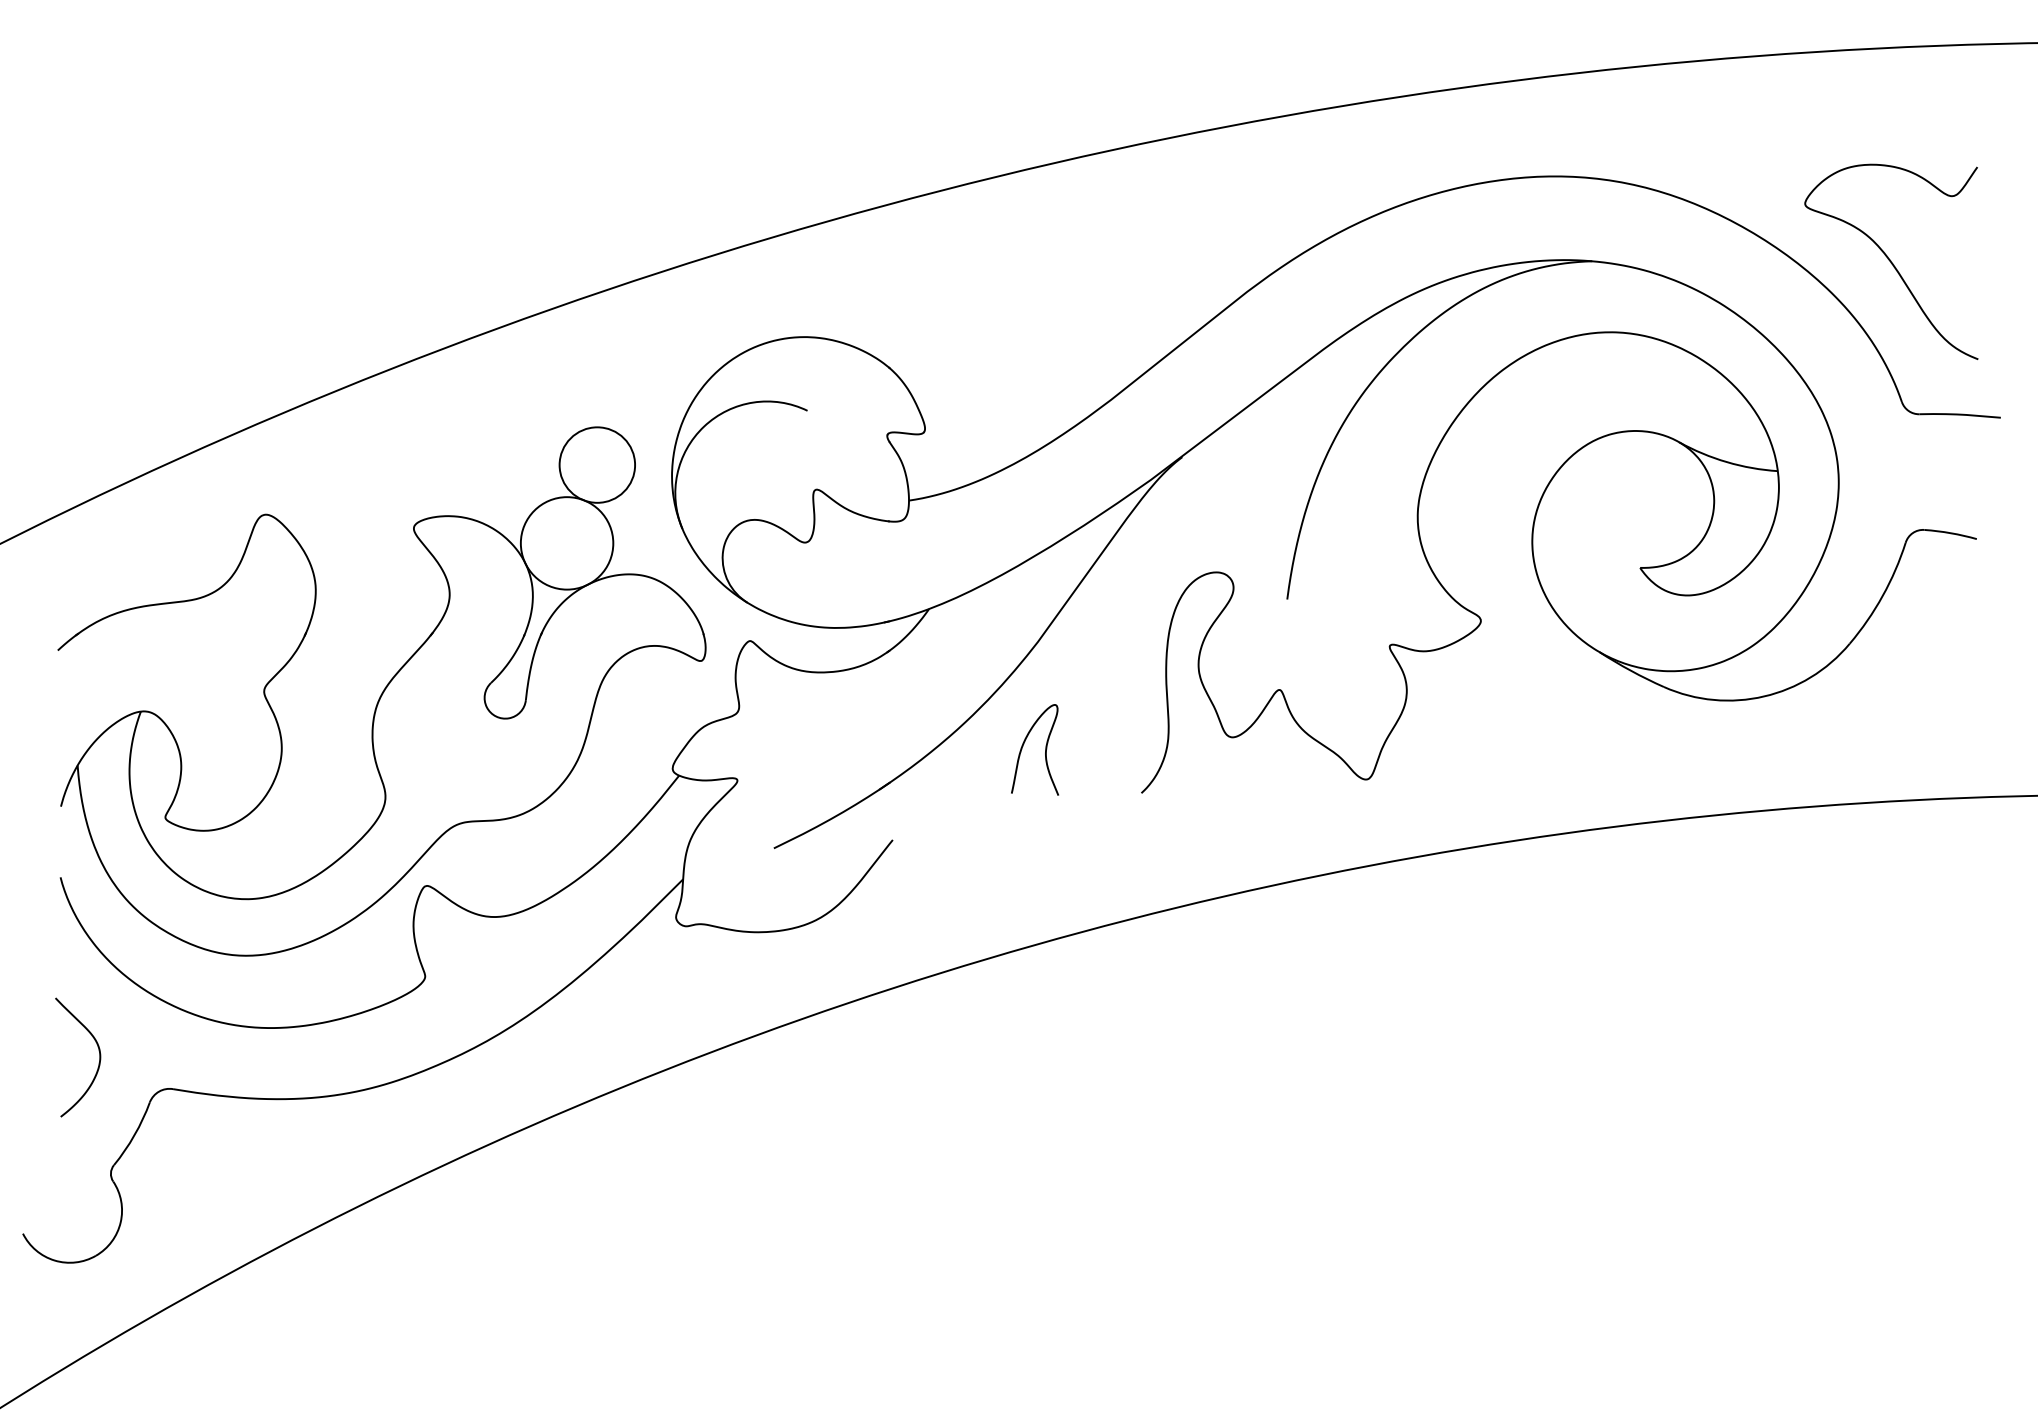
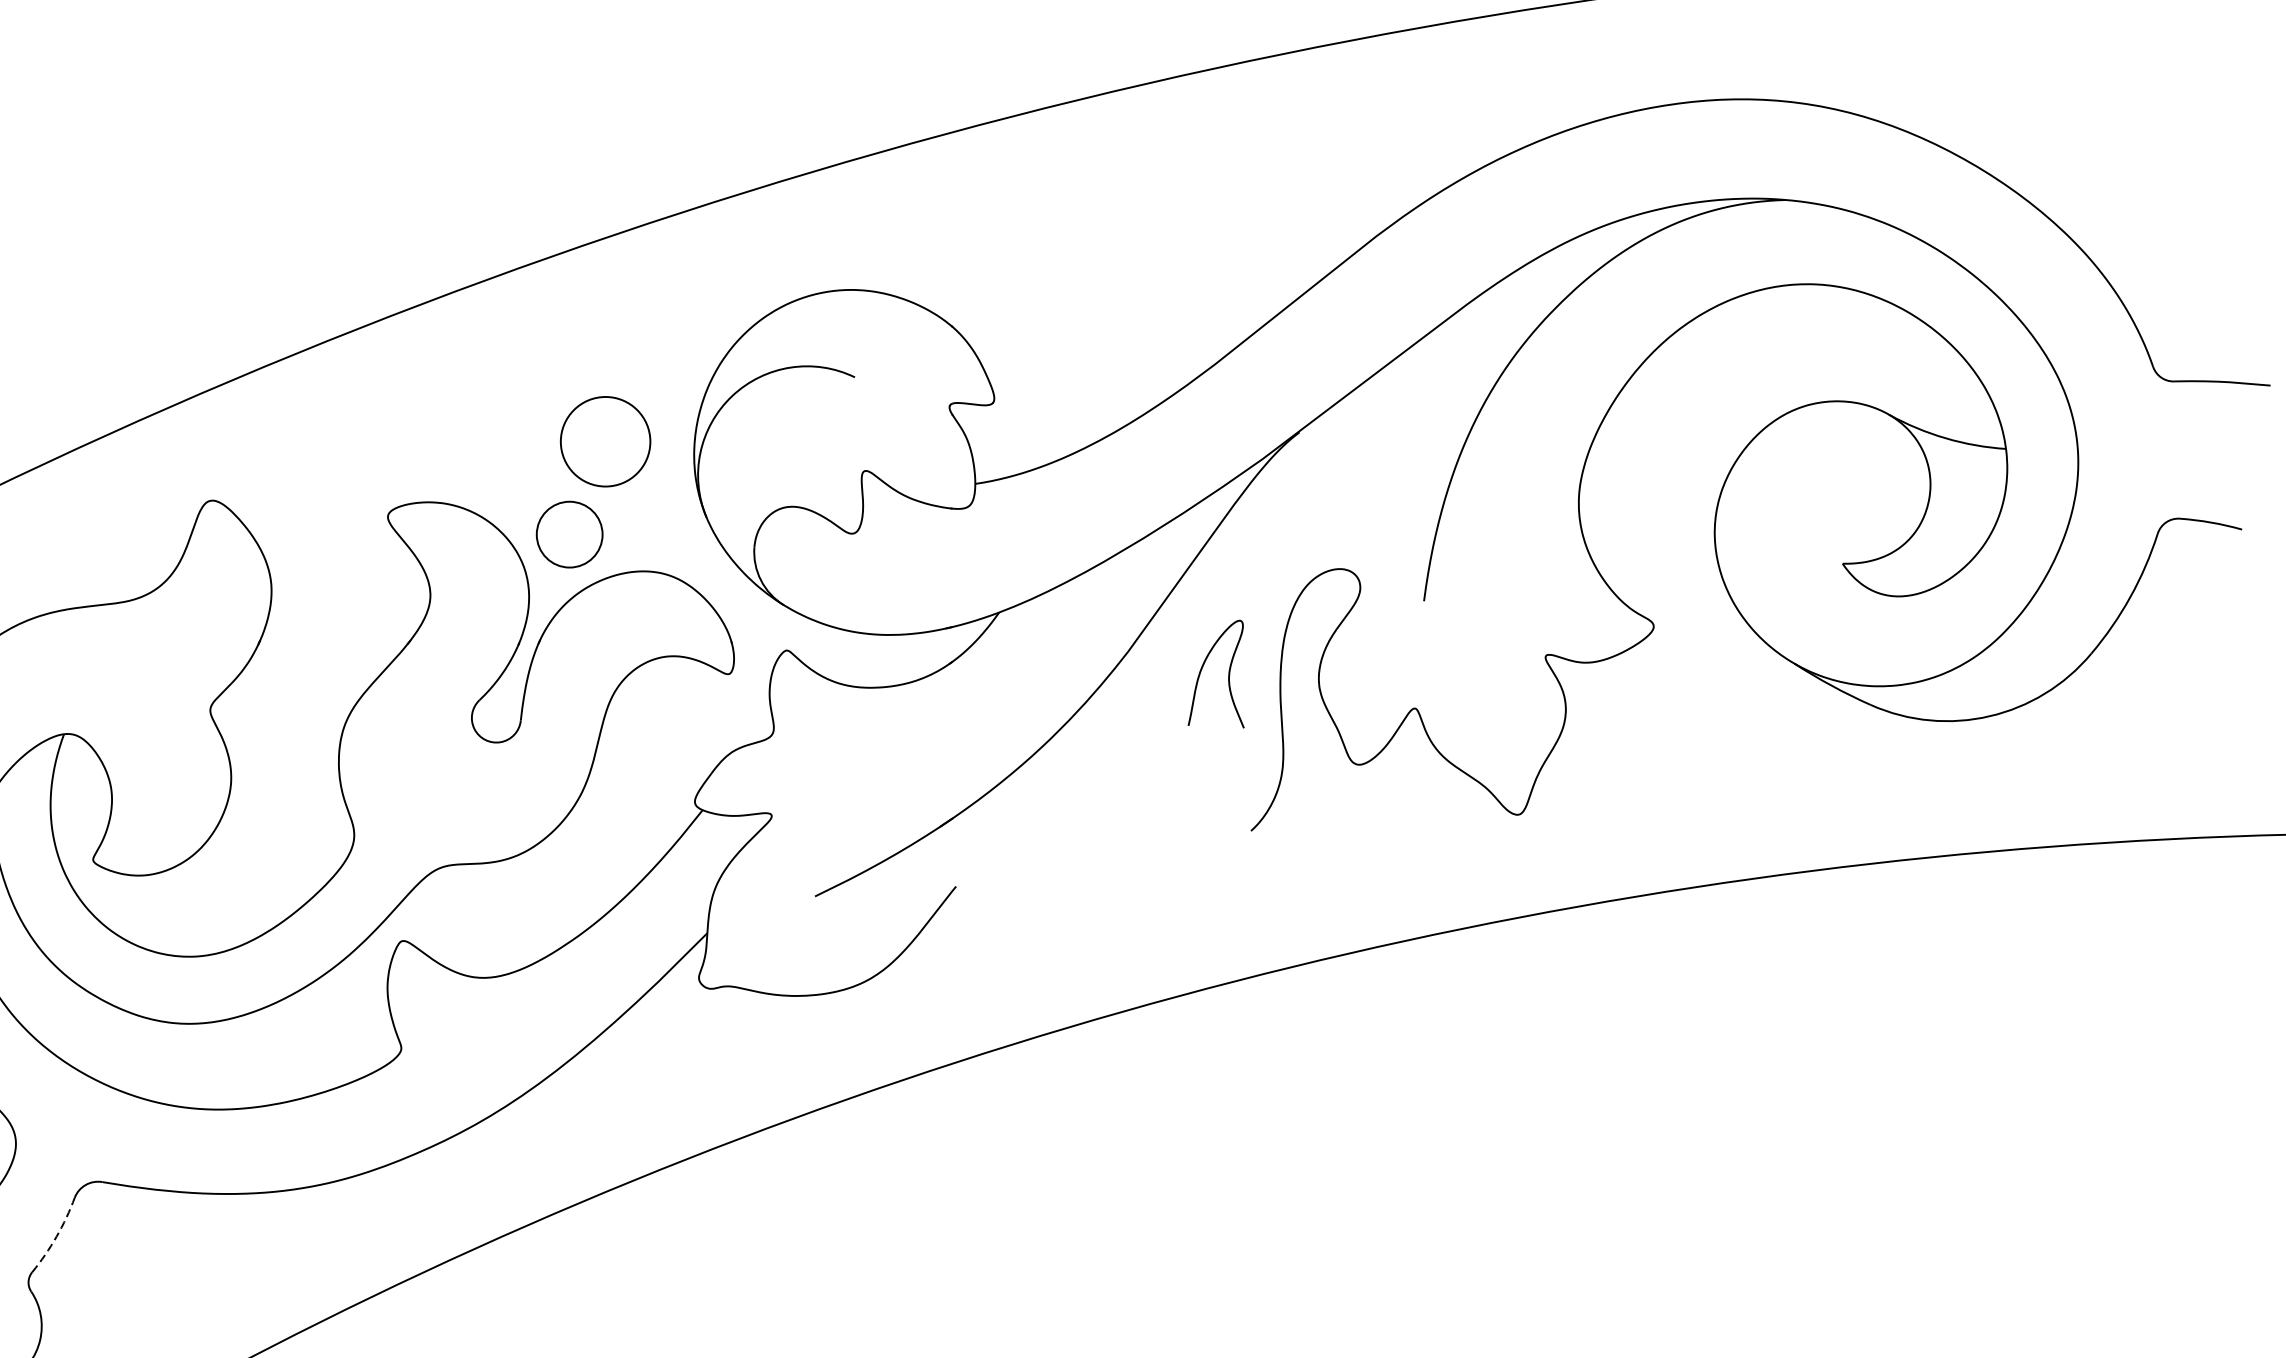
curve: (1891, 261) -> (2140, 200), removed
circle: (566, 543) -> (568, 534), size x0.6
curve: (1045, 749) -> (1228, 673), moved
arc: (134, 1135) -> (56, 1237), solid -> dashed

